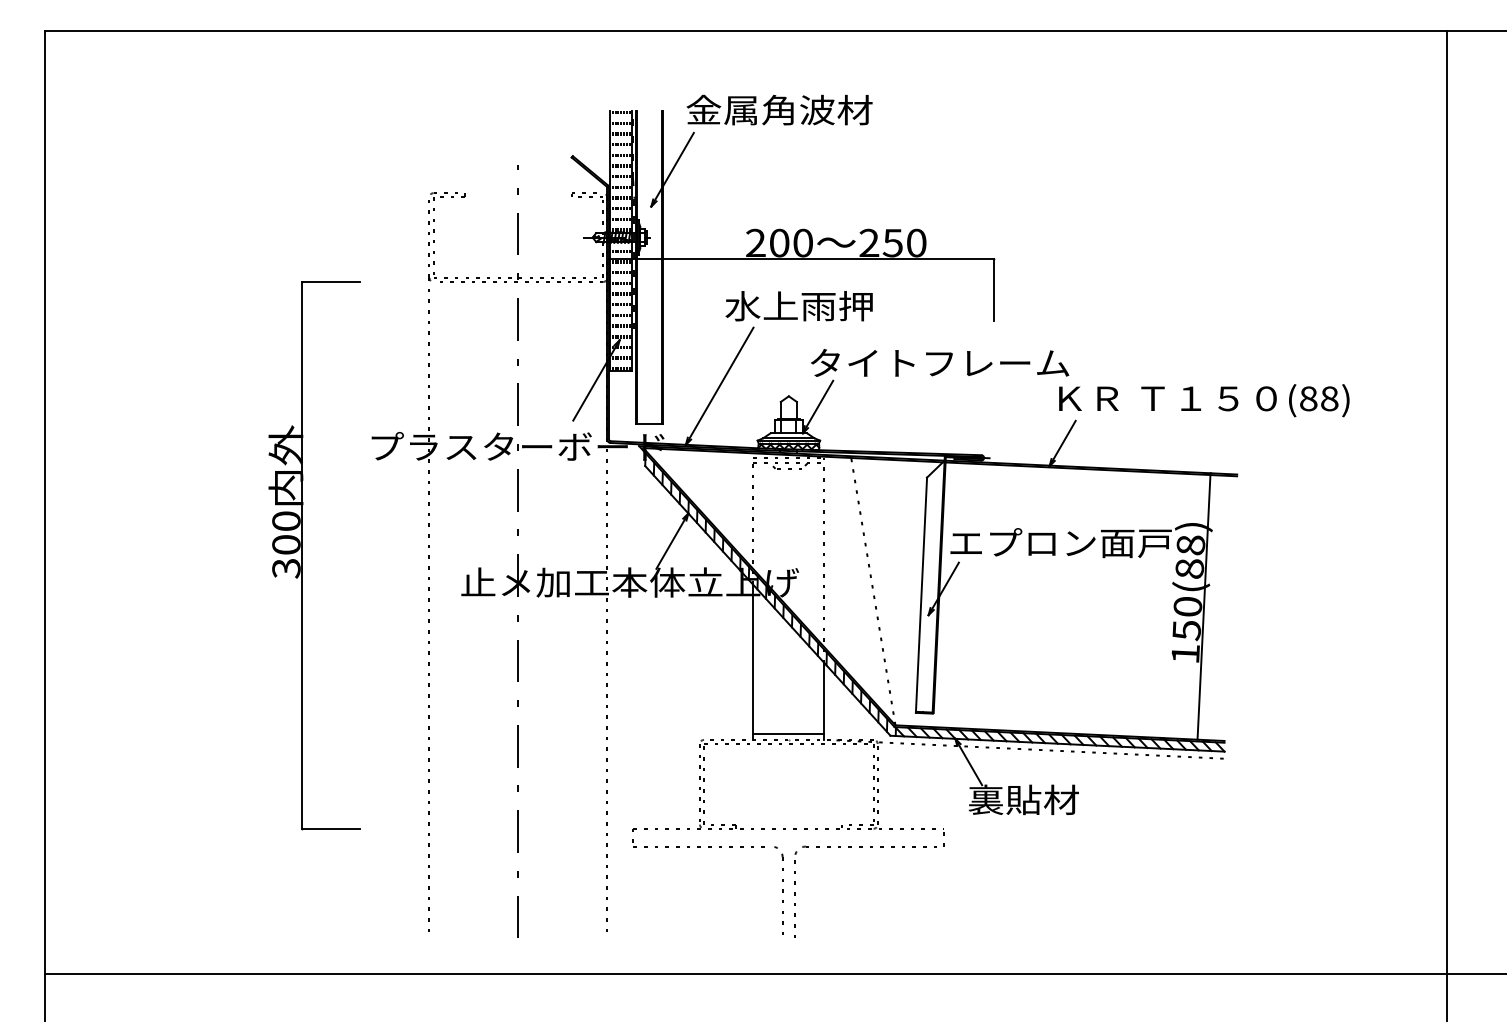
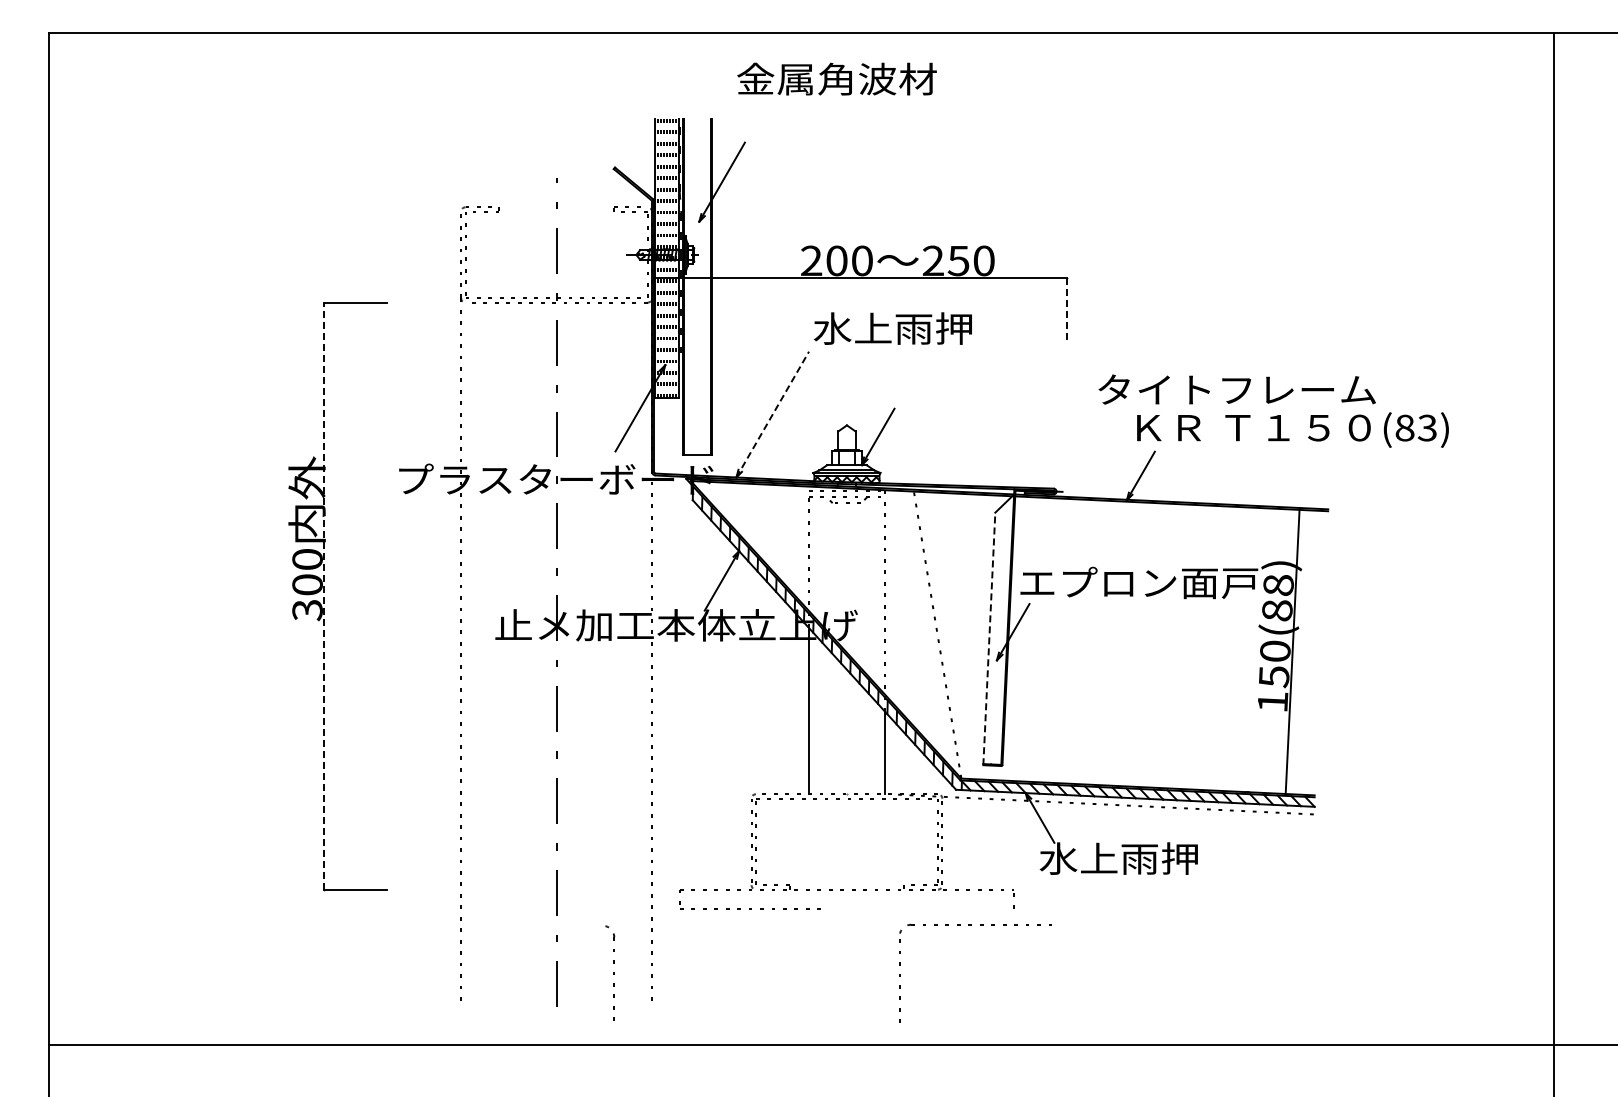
text: (779, 109) -> (836, 78), moved
line: (993, 290) -> (1066, 311), solid -> dashed
text: (798, 306) -> (892, 328), moved
text: (939, 362) -> (1236, 389), moved
line: (719, 386) -> (772, 414), solid -> dashed
text: (1329, 398) -> (1427, 427), (88) -> (83)
line: (302, 554) -> (324, 595), solid -> dashed
line: (921, 594) -> (989, 638), solid -> dashed
line: (788, 734) -> (846, 788), removed
text: (1041, 799) -> (1118, 858), 裏貼材 -> 水上雨押
part: (862, 847) -> (971, 925), moved
part: (779, 890) -> (610, 972), moved

